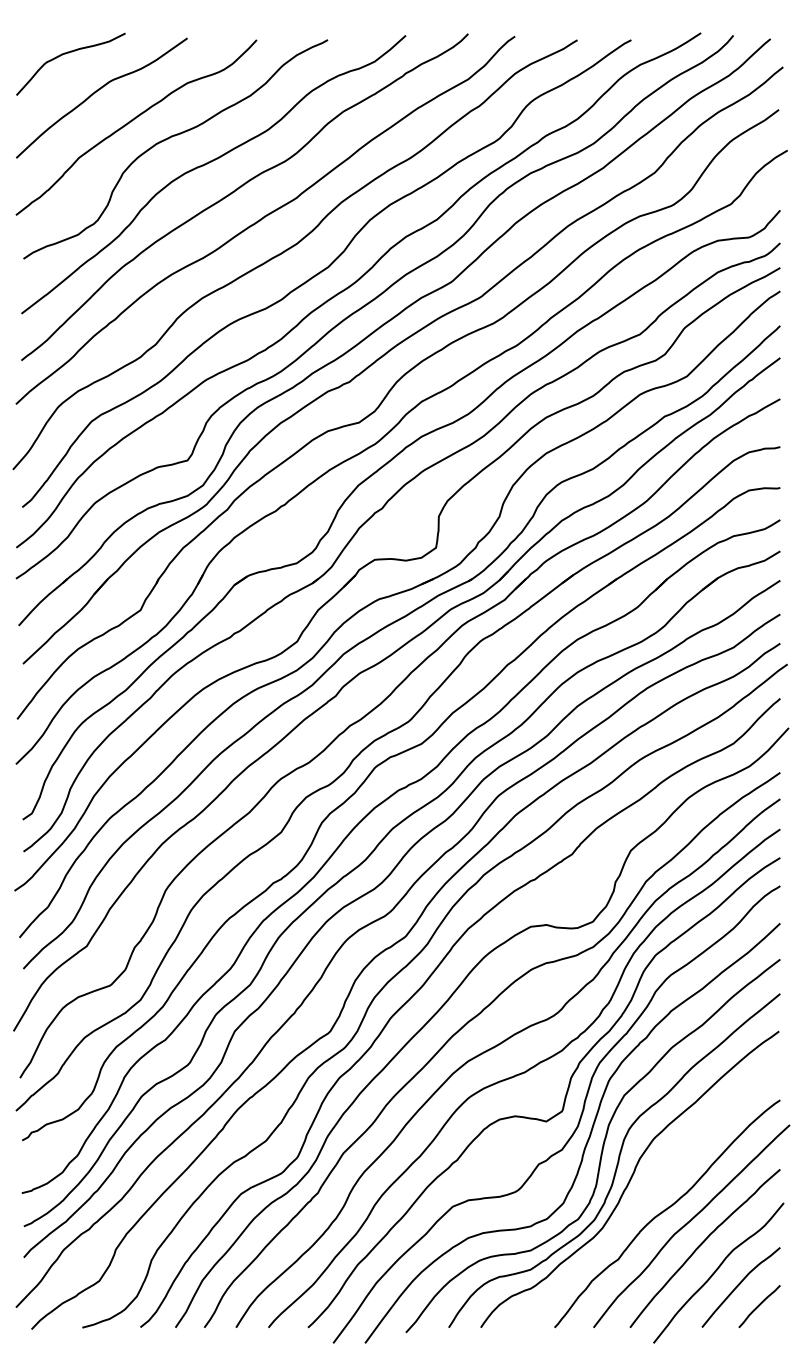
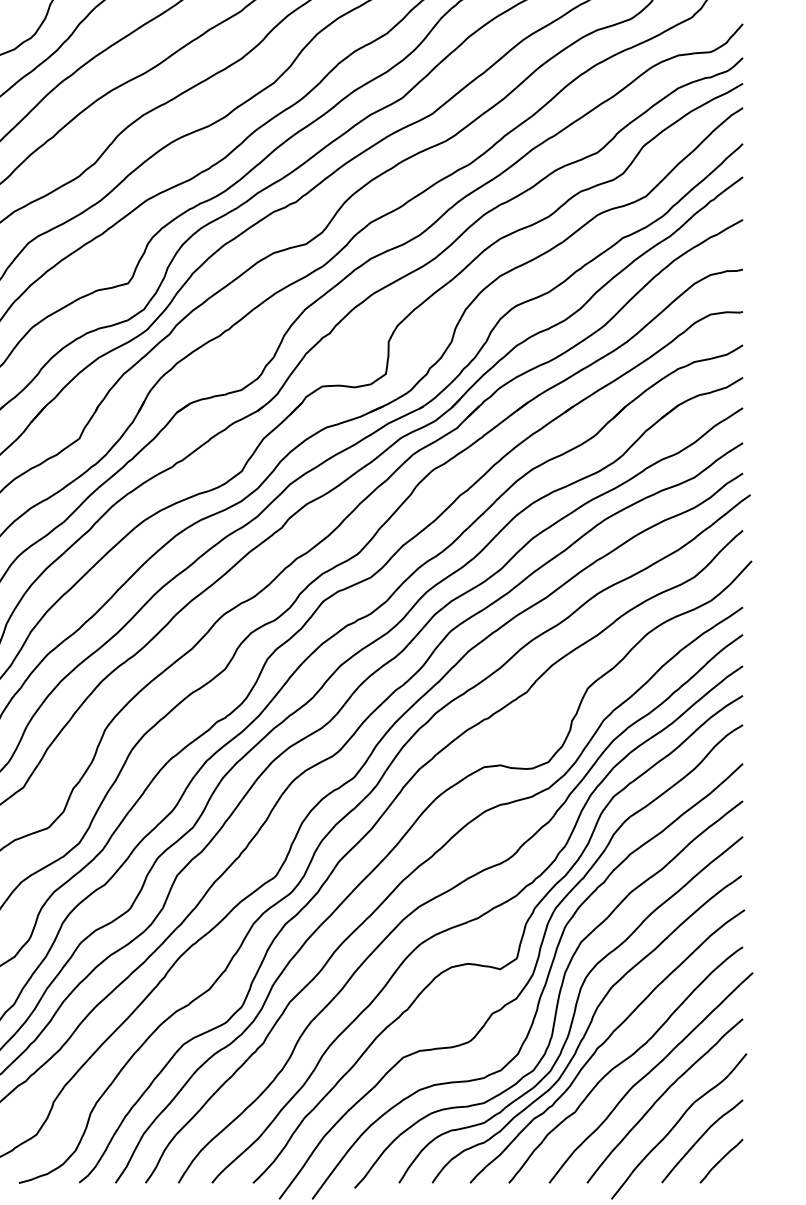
curve: (647, 1192) -> (605, 1042), added

